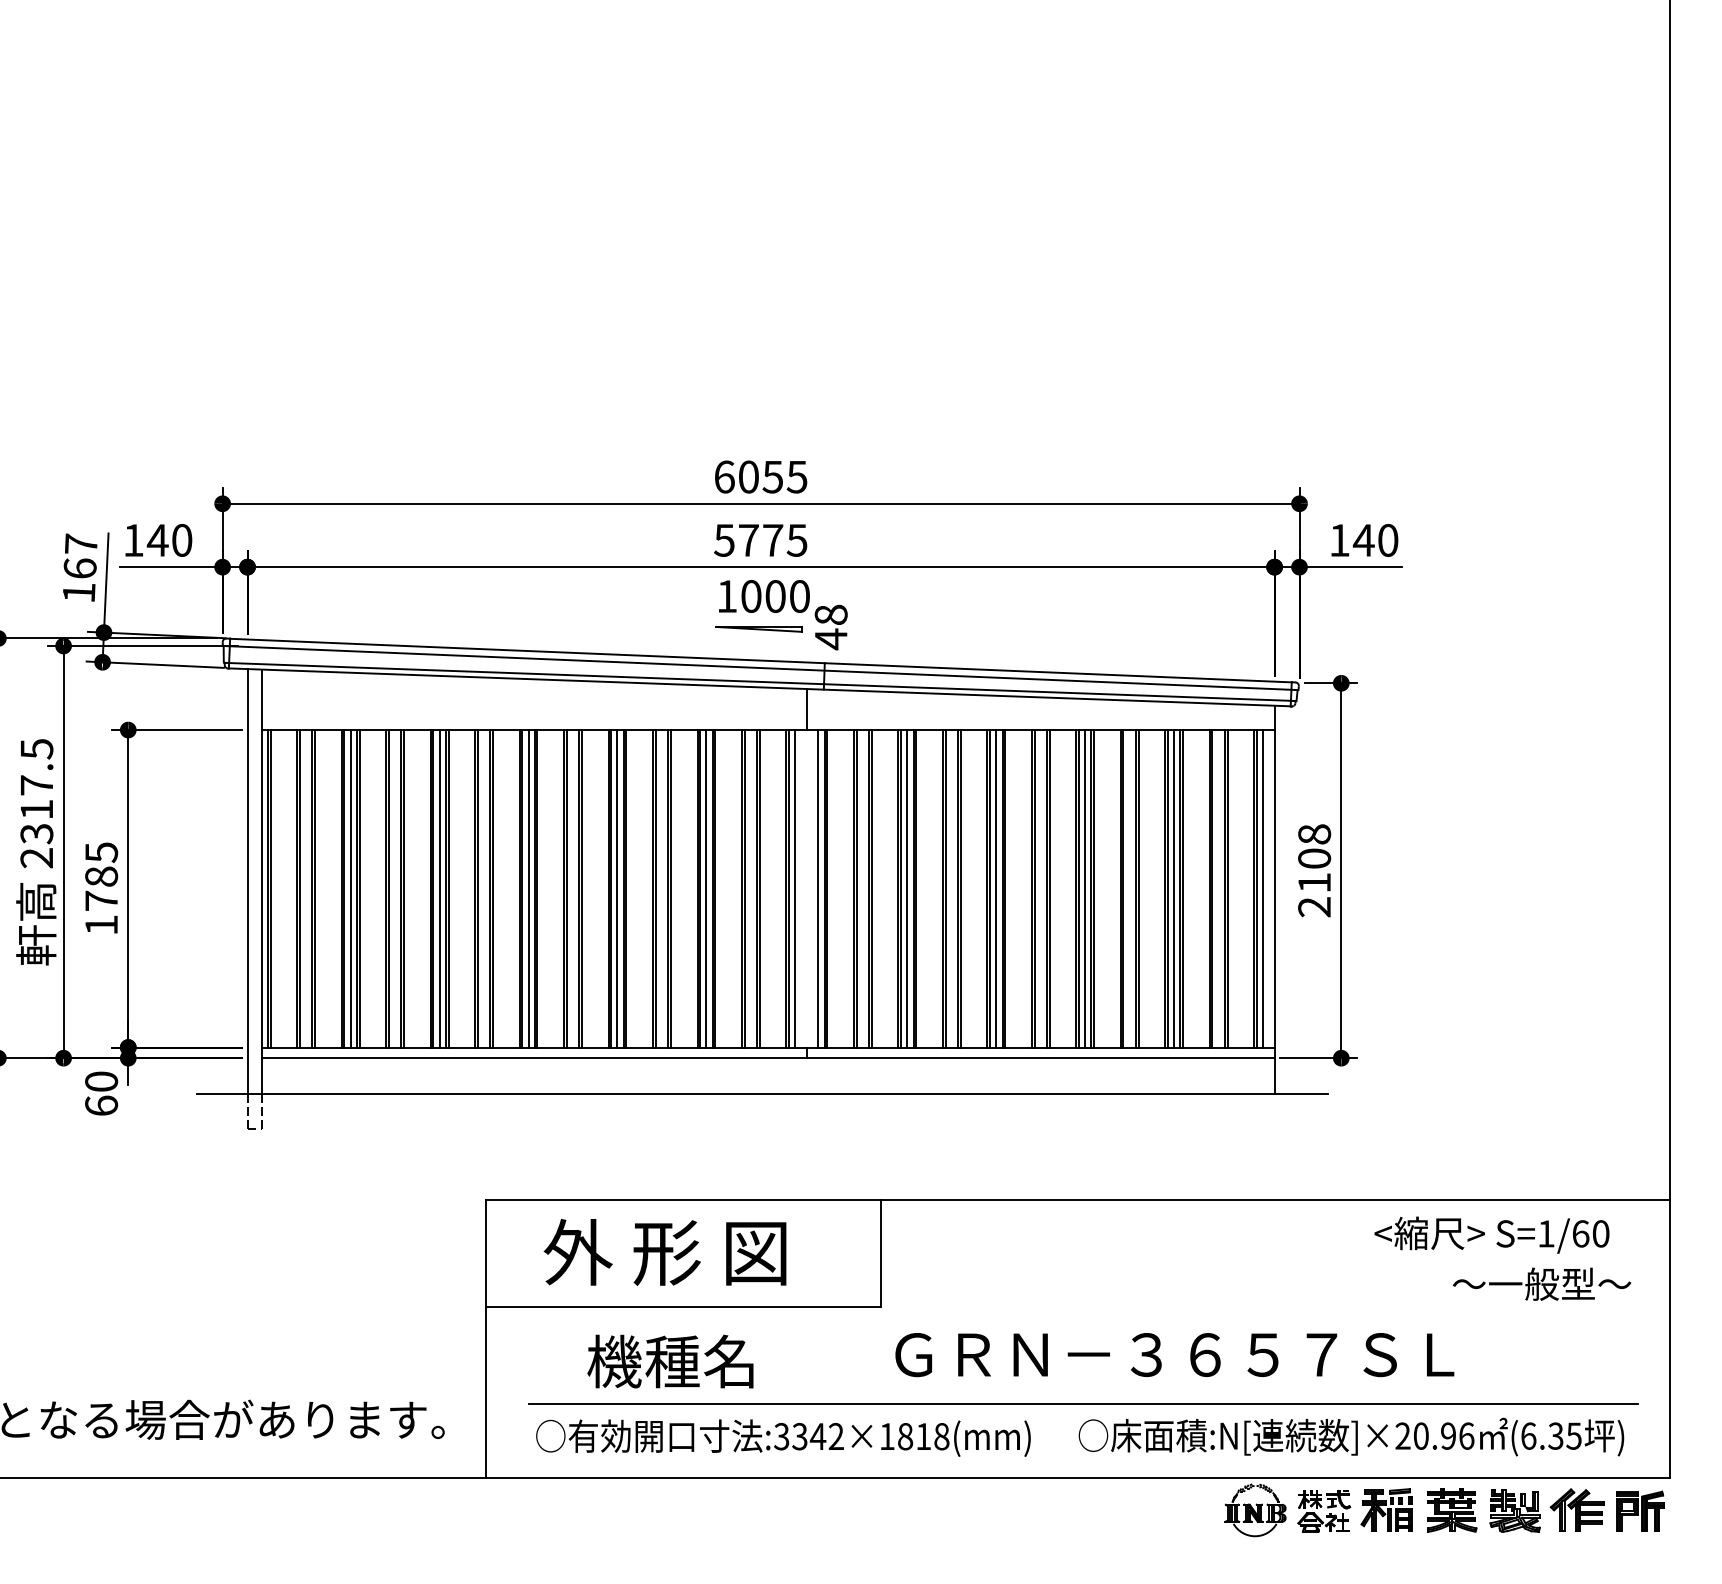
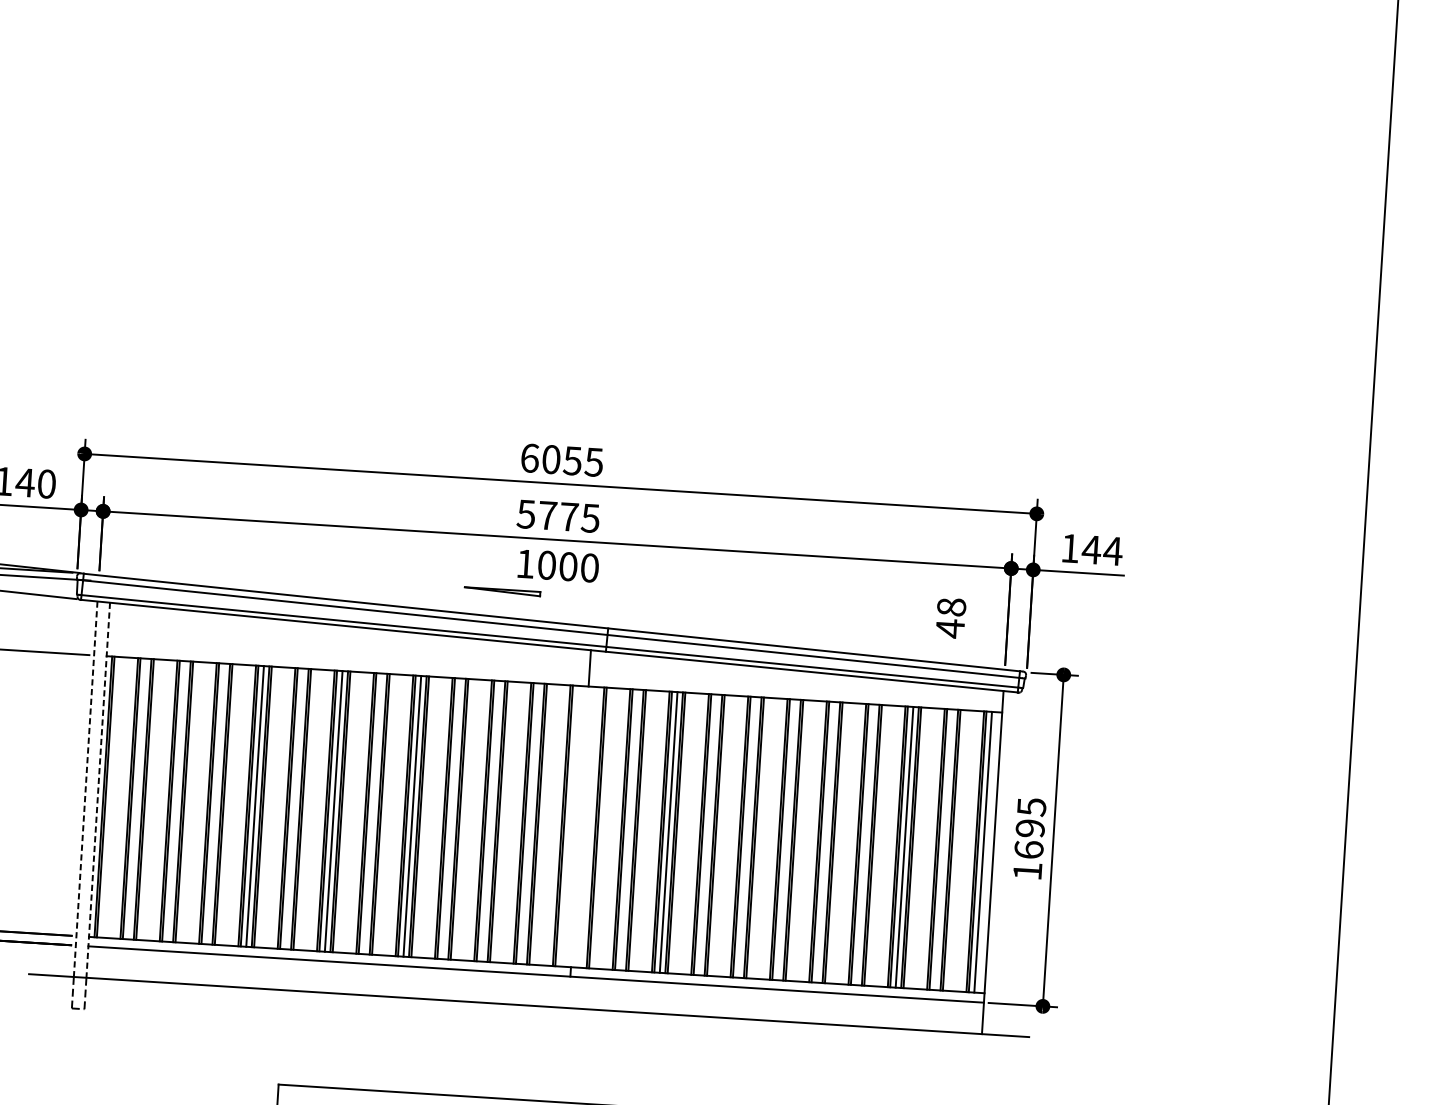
text: (1388, 540) -> (1113, 551), 140 -> 144
text: (830, 627) -> (950, 618), moved
part: (758, 629) -> (501, 591), moved
text: (1314, 870) -> (1029, 838), 2108 -> 1695
line: (247, 881) -> (85, 789), solid -> dashed
line: (261, 882) -> (97, 790), solid -> dashed
line: (350, 888) -> (176, 801), removed
line: (706, 888) -> (491, 821), removed
line: (795, 888) -> (569, 825), removed
line: (818, 888) -> (590, 827), removed
line: (996, 888) -> (747, 837), removed
line: (1085, 888) -> (826, 842), removed

